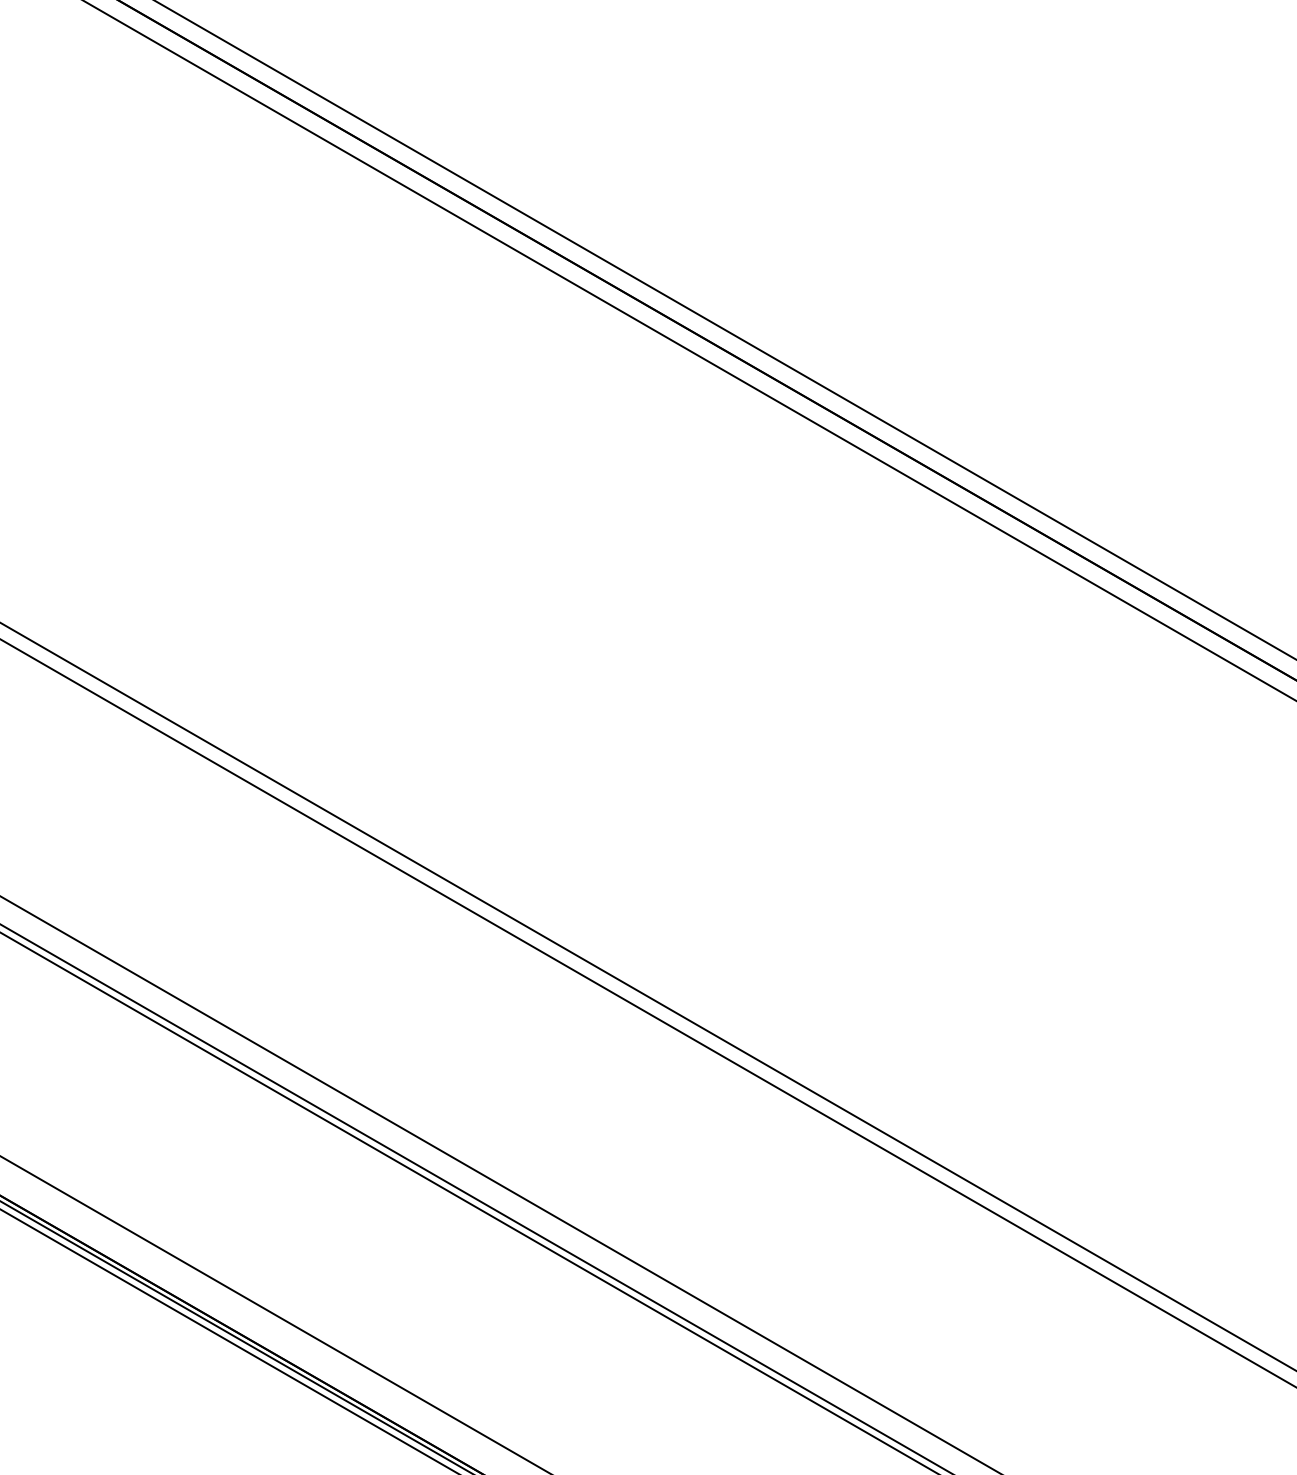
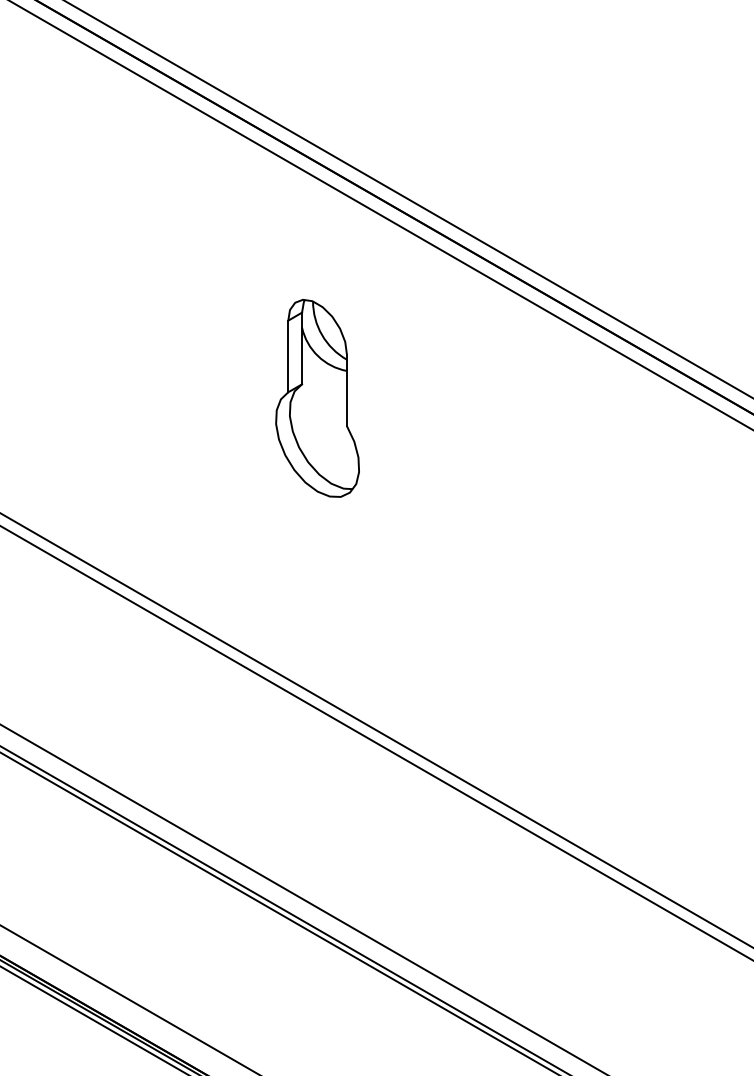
part: (729, 657) -> (317, 397), added

